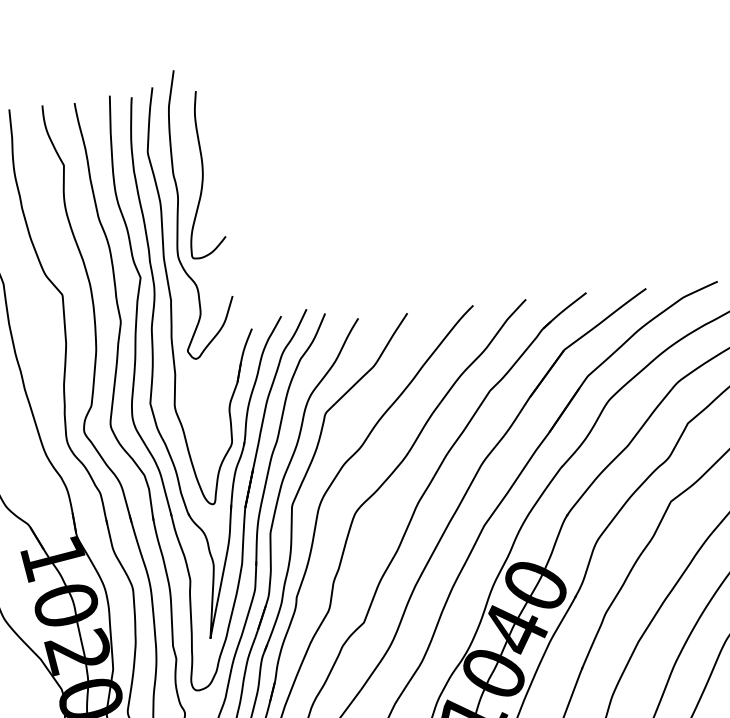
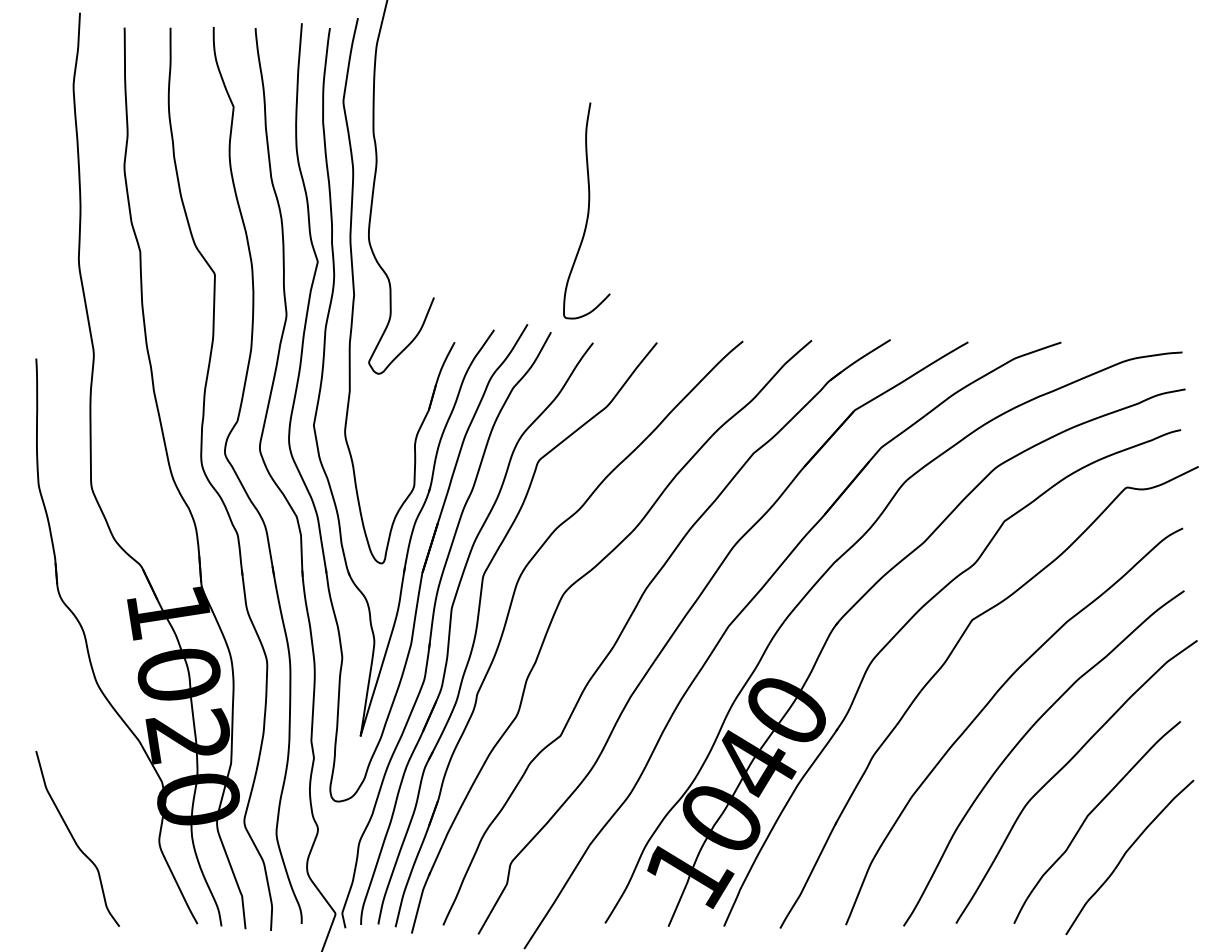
curve: (202, 174) -> (587, 210), moved

